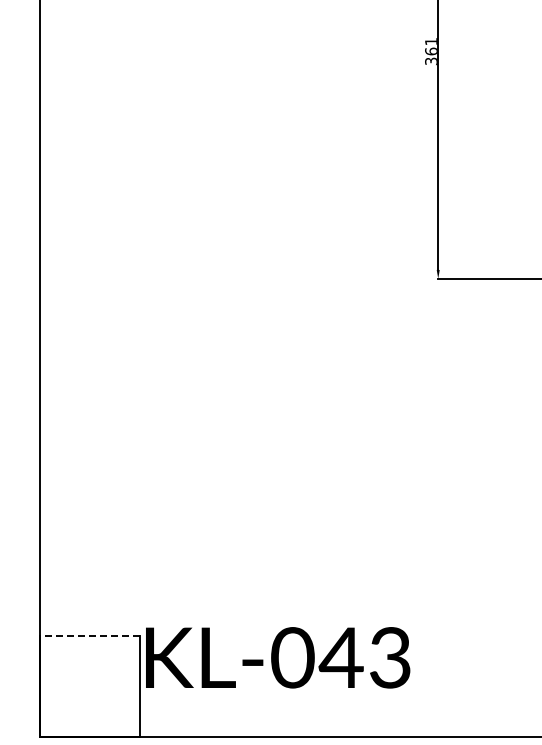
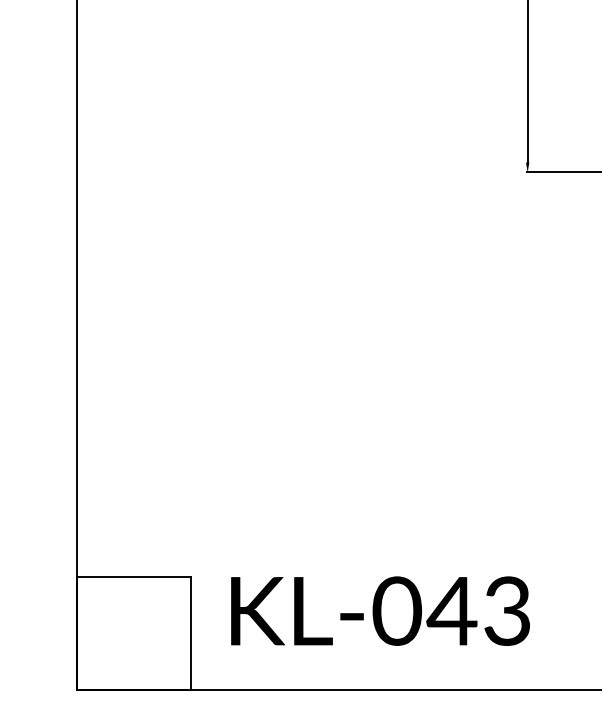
line: (89, 636) -> (133, 576), dashed -> solid
text: (278, 657) -> (381, 610), moved

